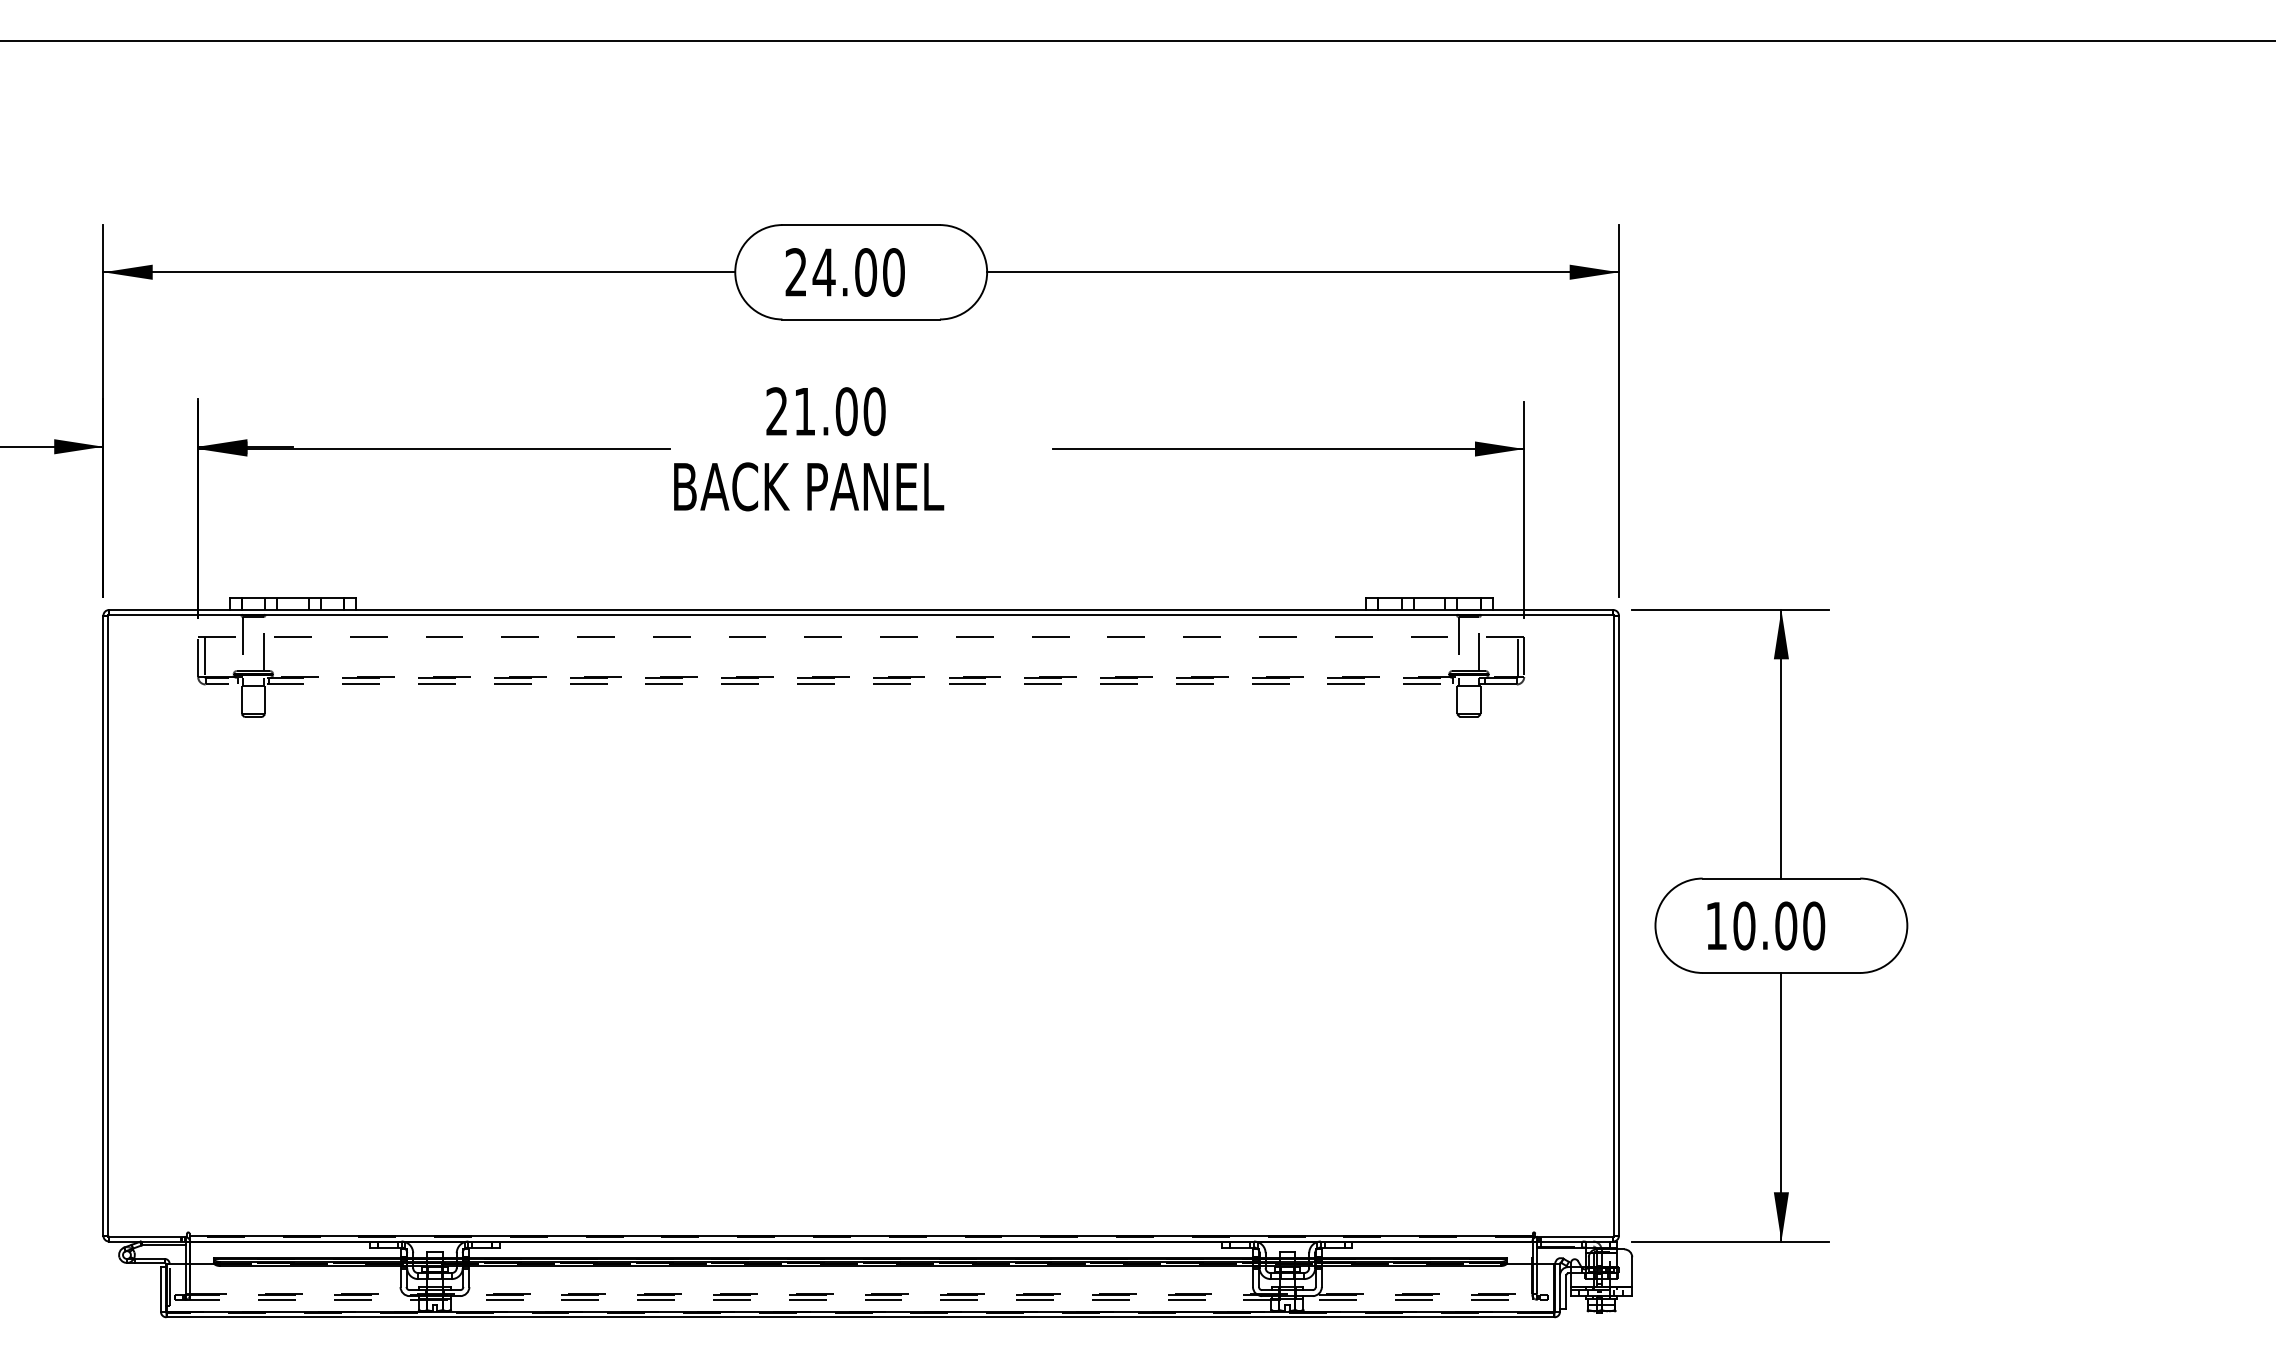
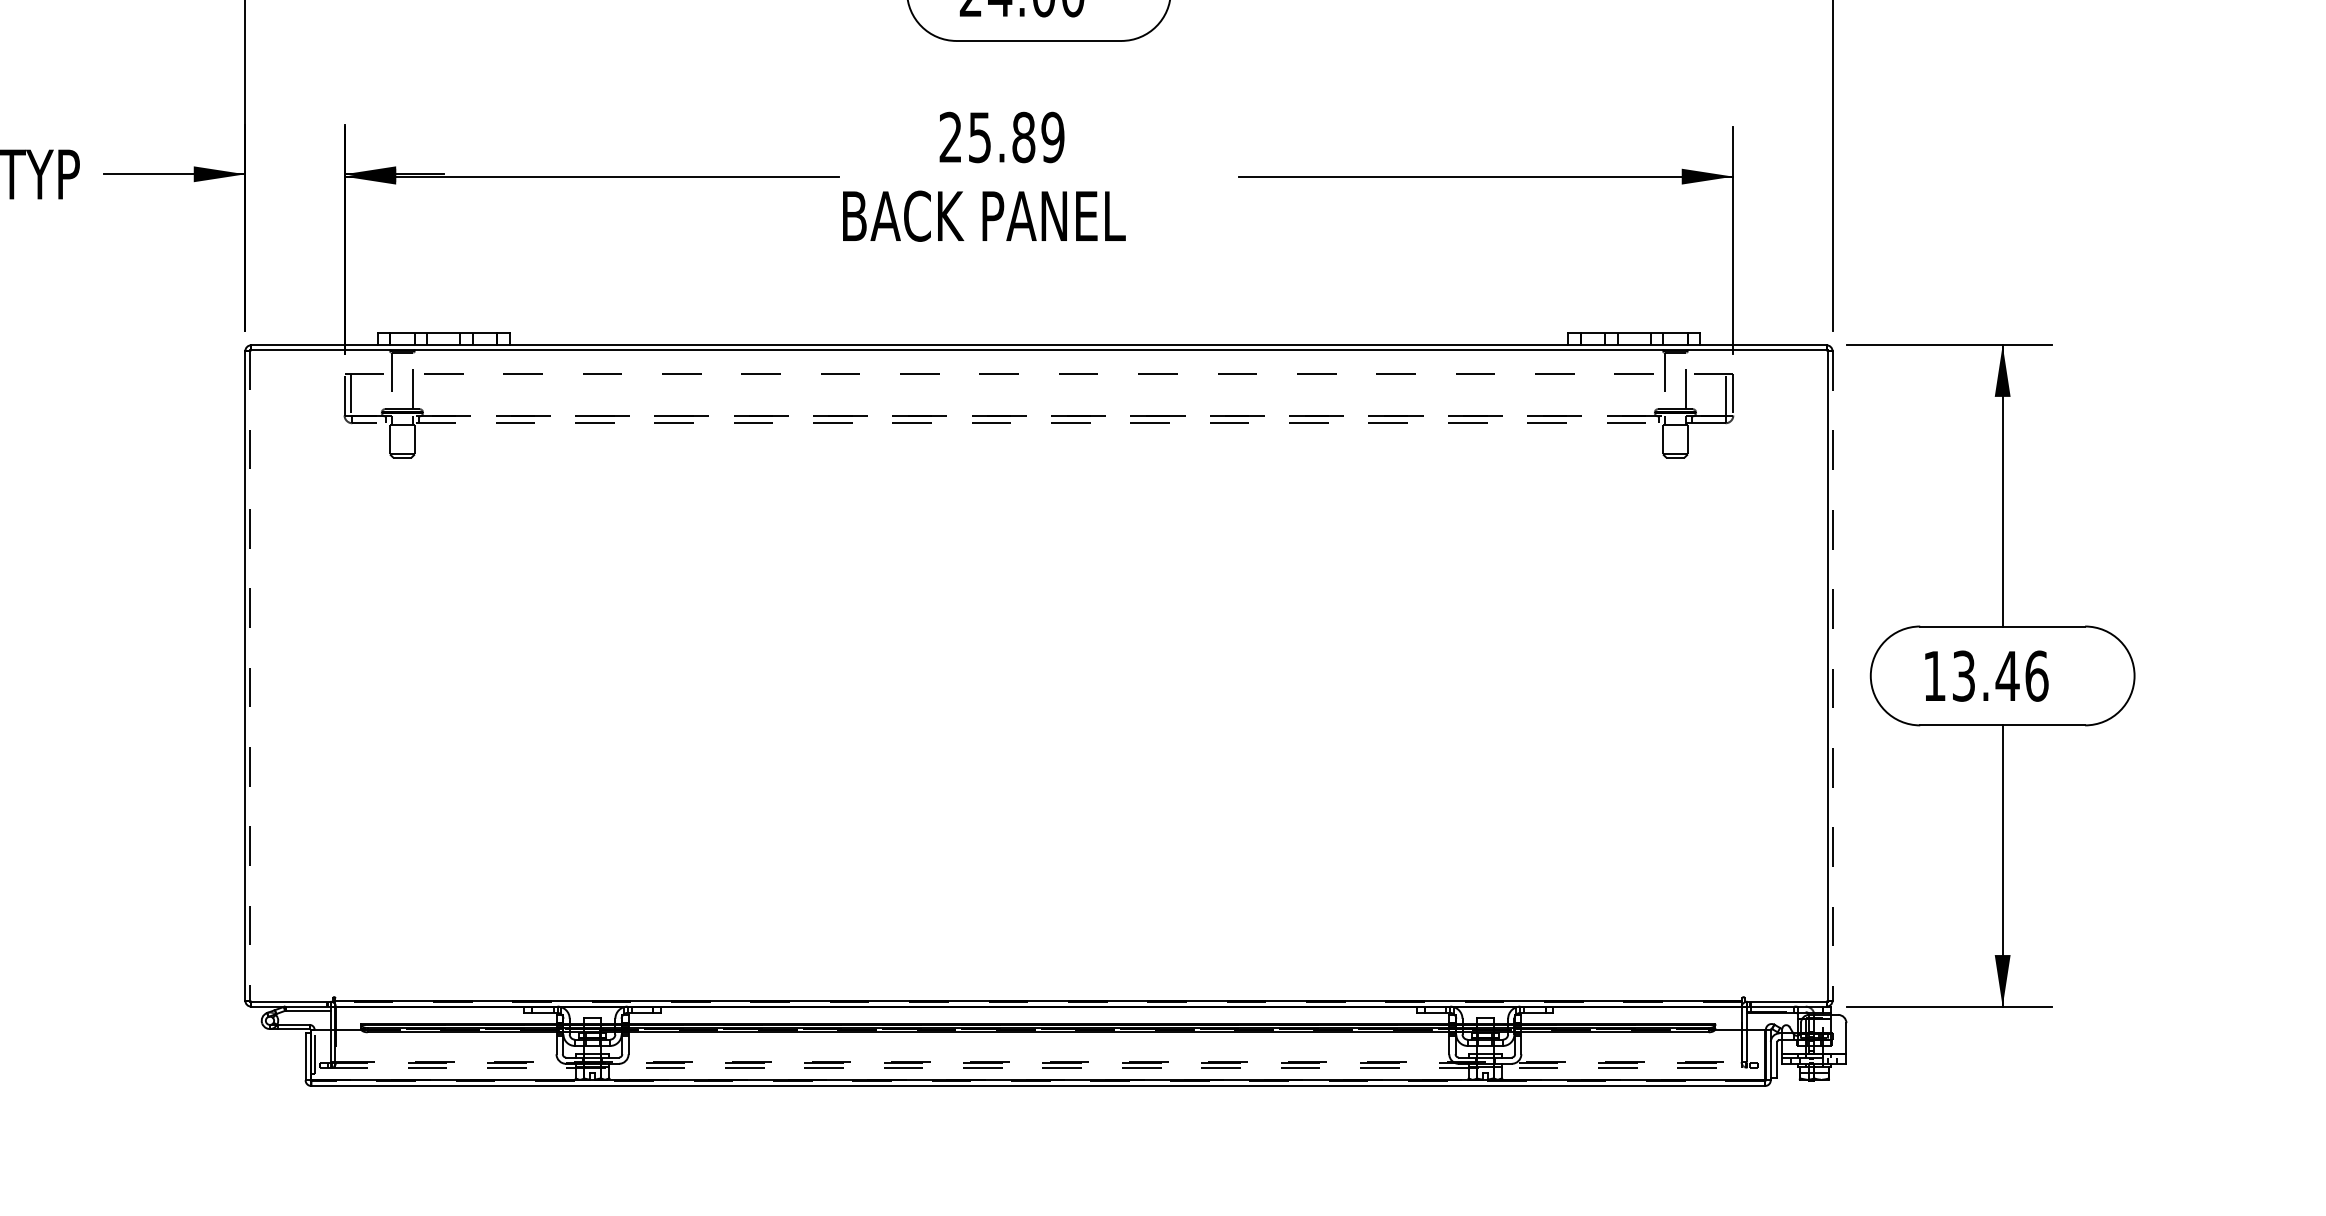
text: (839, 411) -> (1016, 137), 21.00 -> 25.89
text: (1779, 925) -> (2000, 675), 10.00 -> 13.46
line: (108, 926) -> (250, 676), solid -> dashed
line: (1618, 926) -> (1832, 676), solid -> dashed

